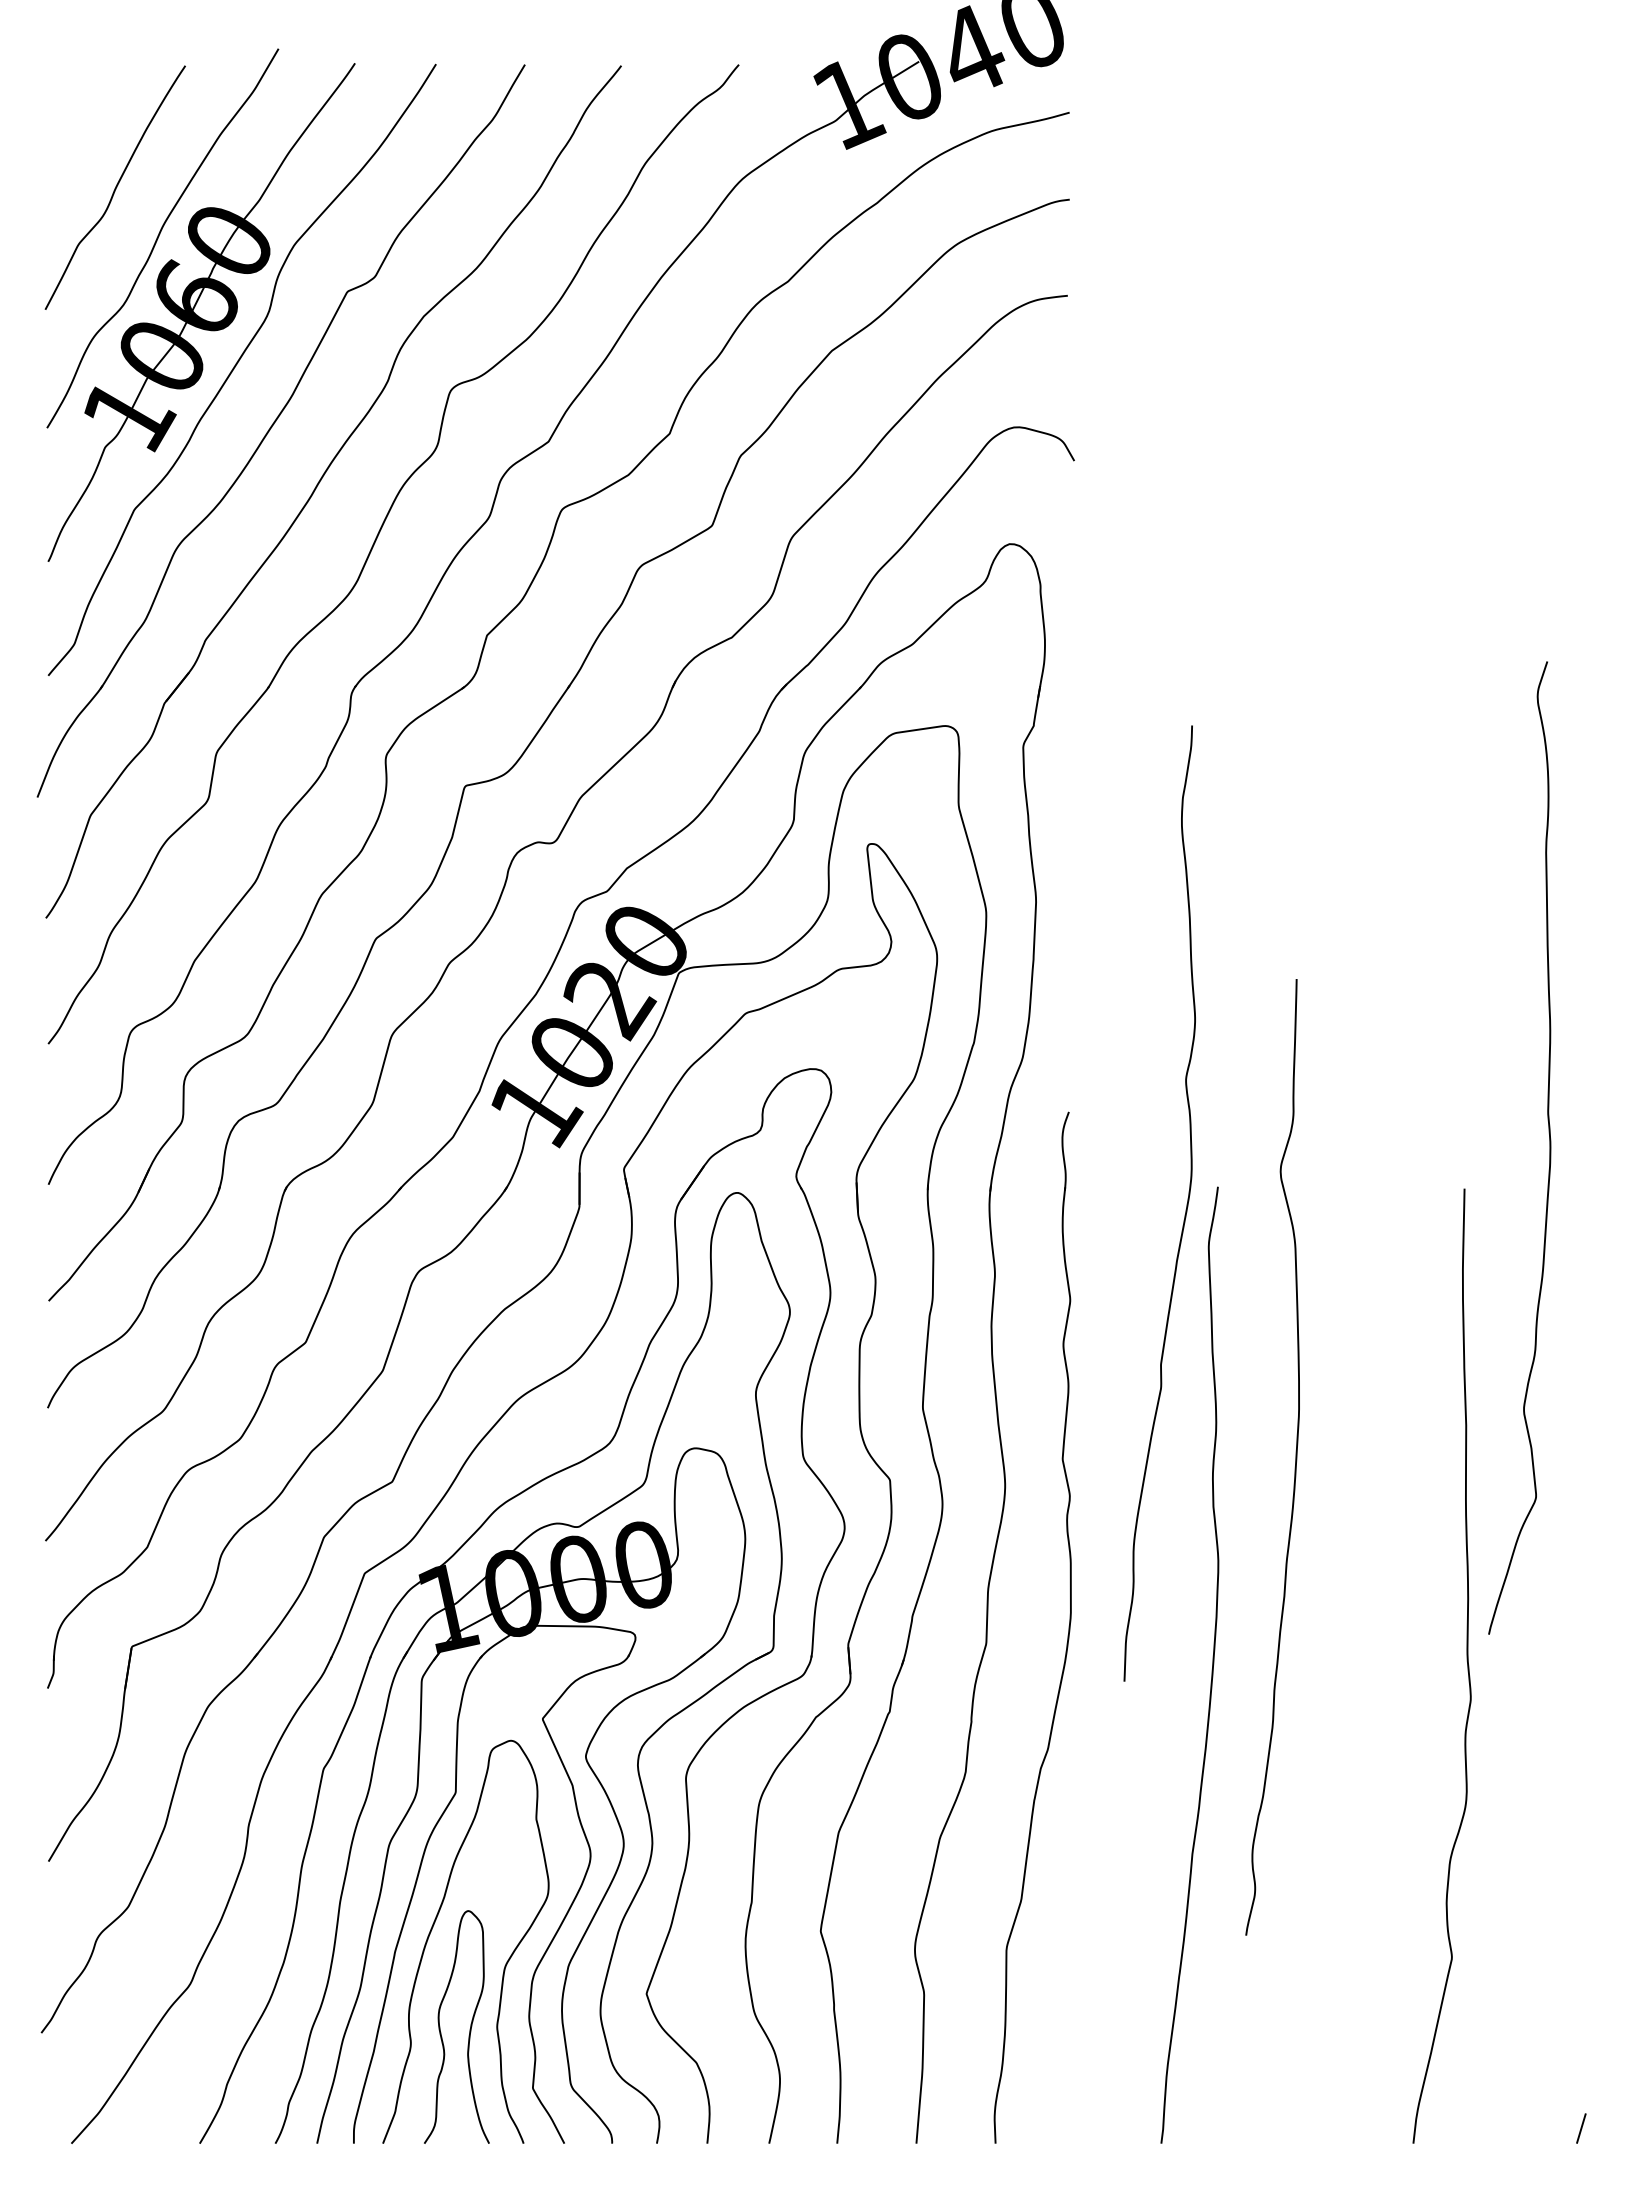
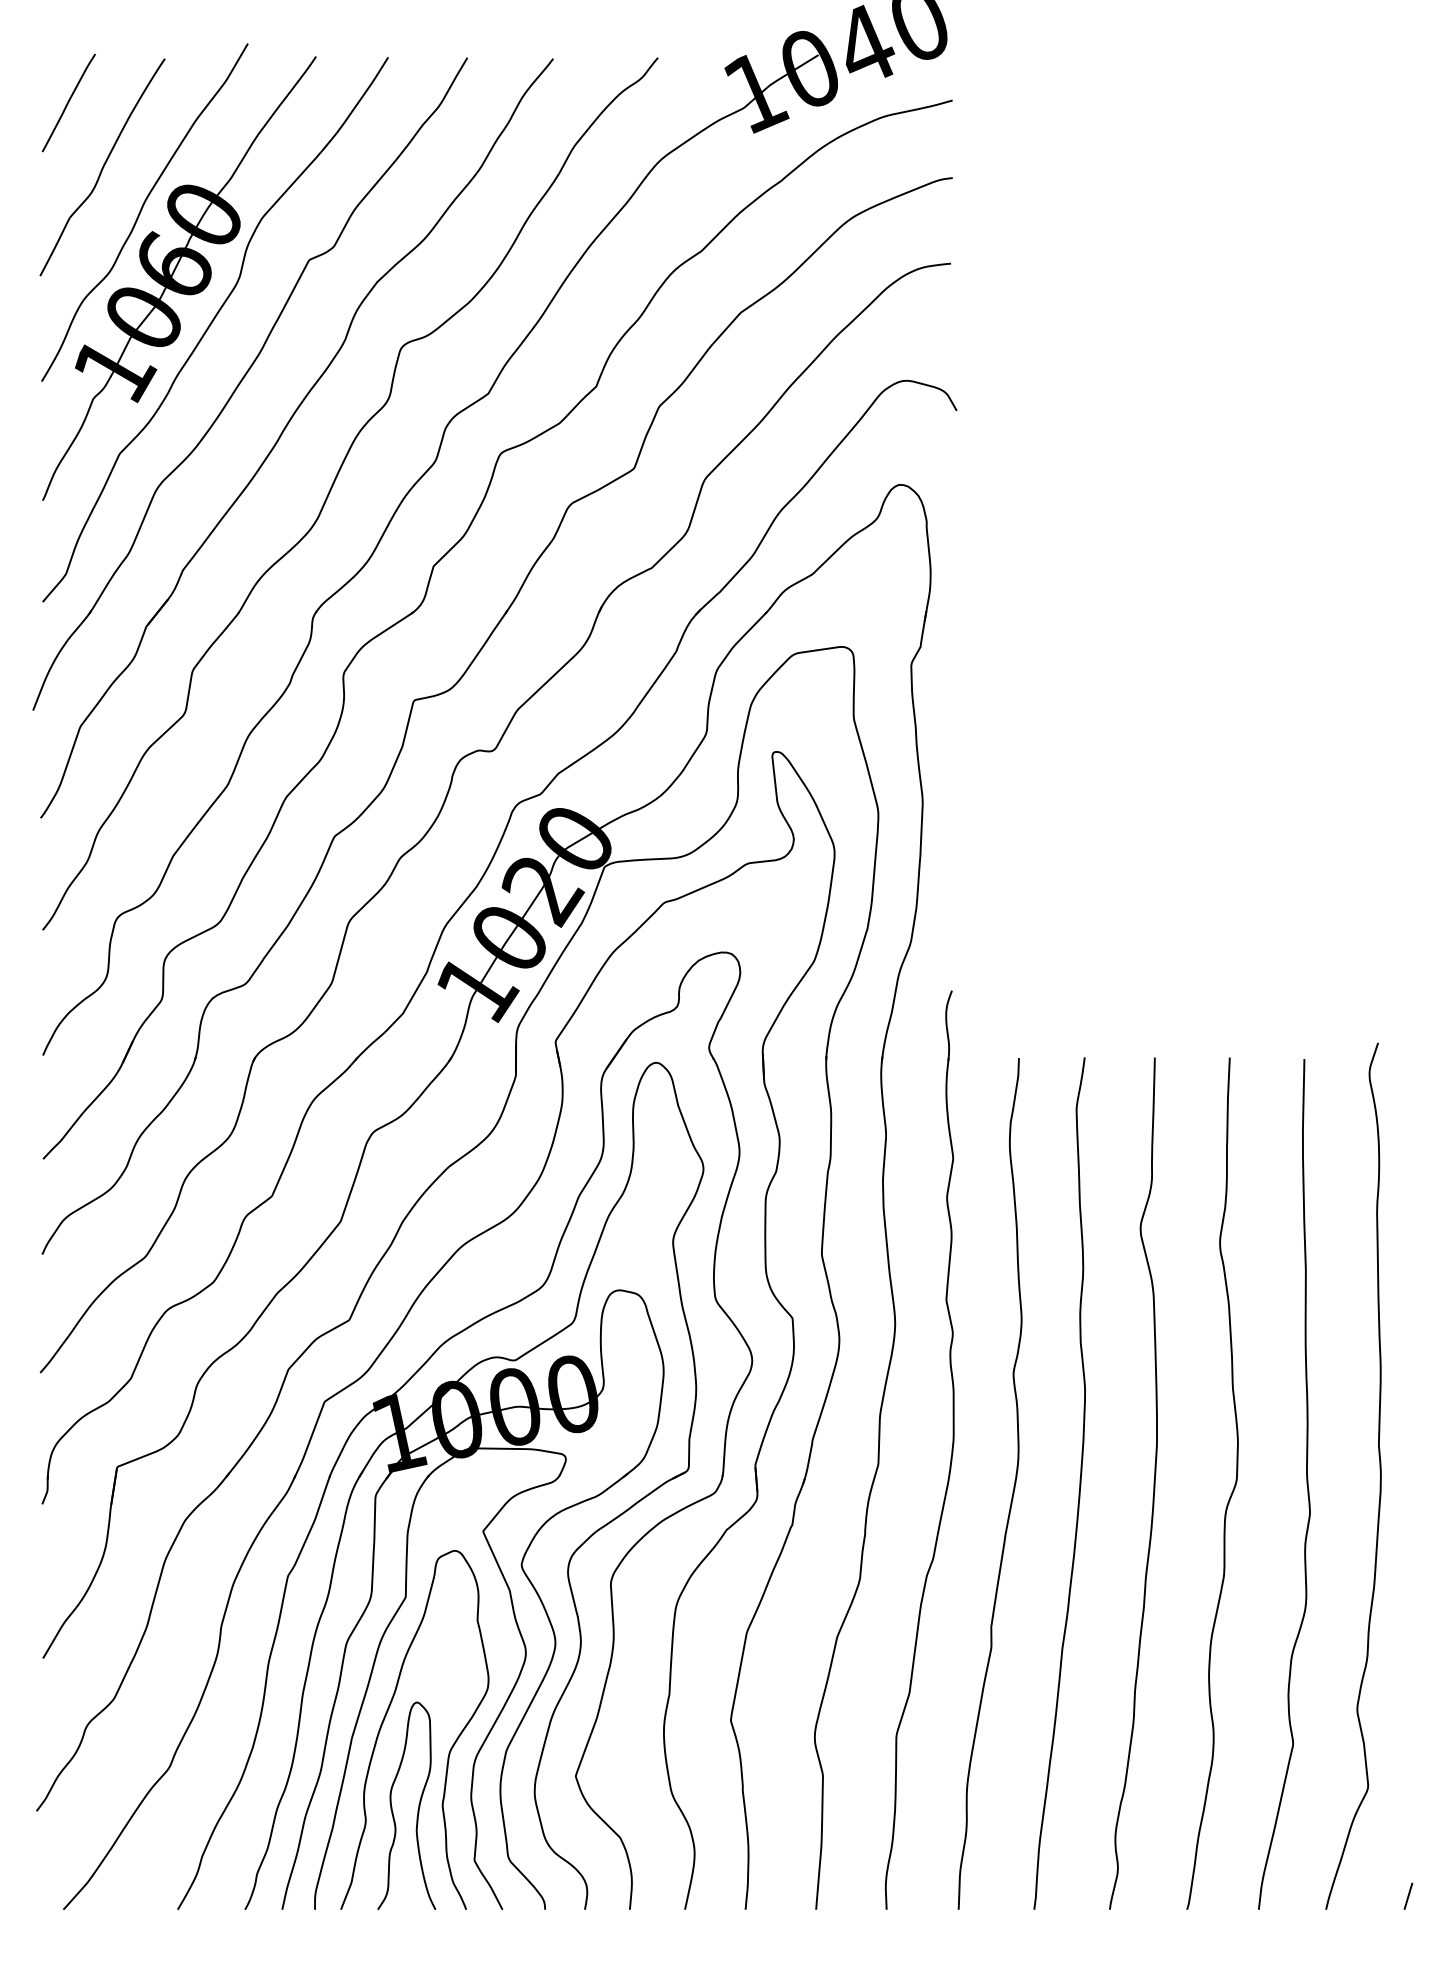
curve: (77, 115) -> (68, 103), added
curve: (1549, 1147) -> (1380, 1475), moved
curve: (1185, 1209) -> (1013, 1489), moved
curve: (1295, 1457) -> (1153, 1483), moved
curve: (1382, 1675) -> (1231, 1492), added

